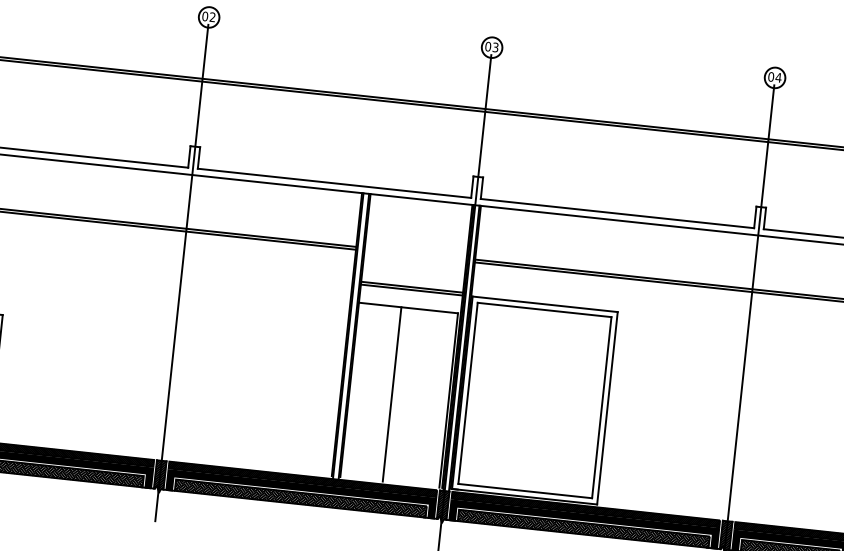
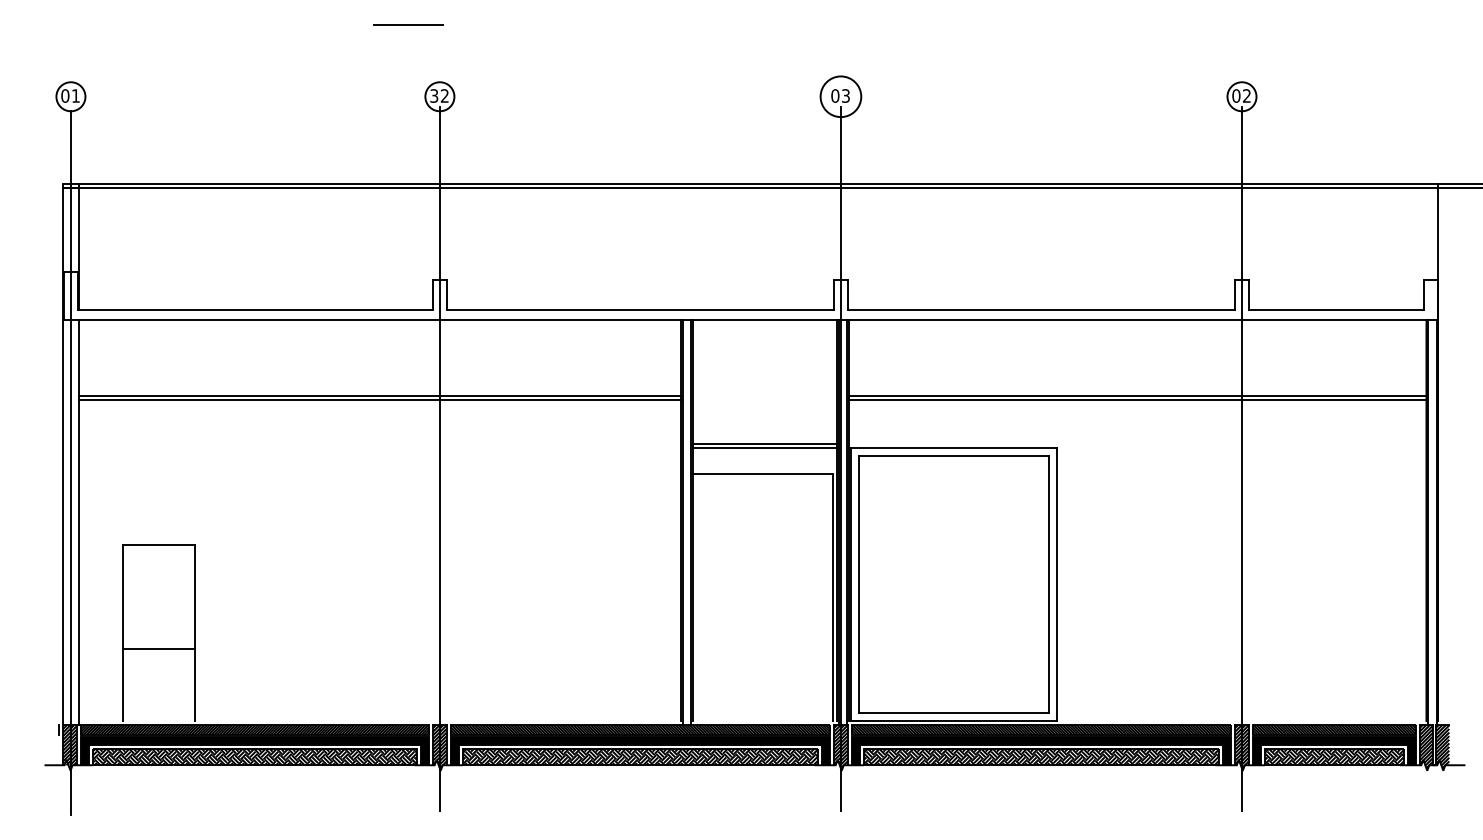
text: (205, 16) -> (434, 95), 02 -> 32
circle: (491, 47) -> (840, 96), size x1.4
text: (778, 77) -> (1246, 95), 04 -> 02
line: (391, 394) -> (752, 597), removed

